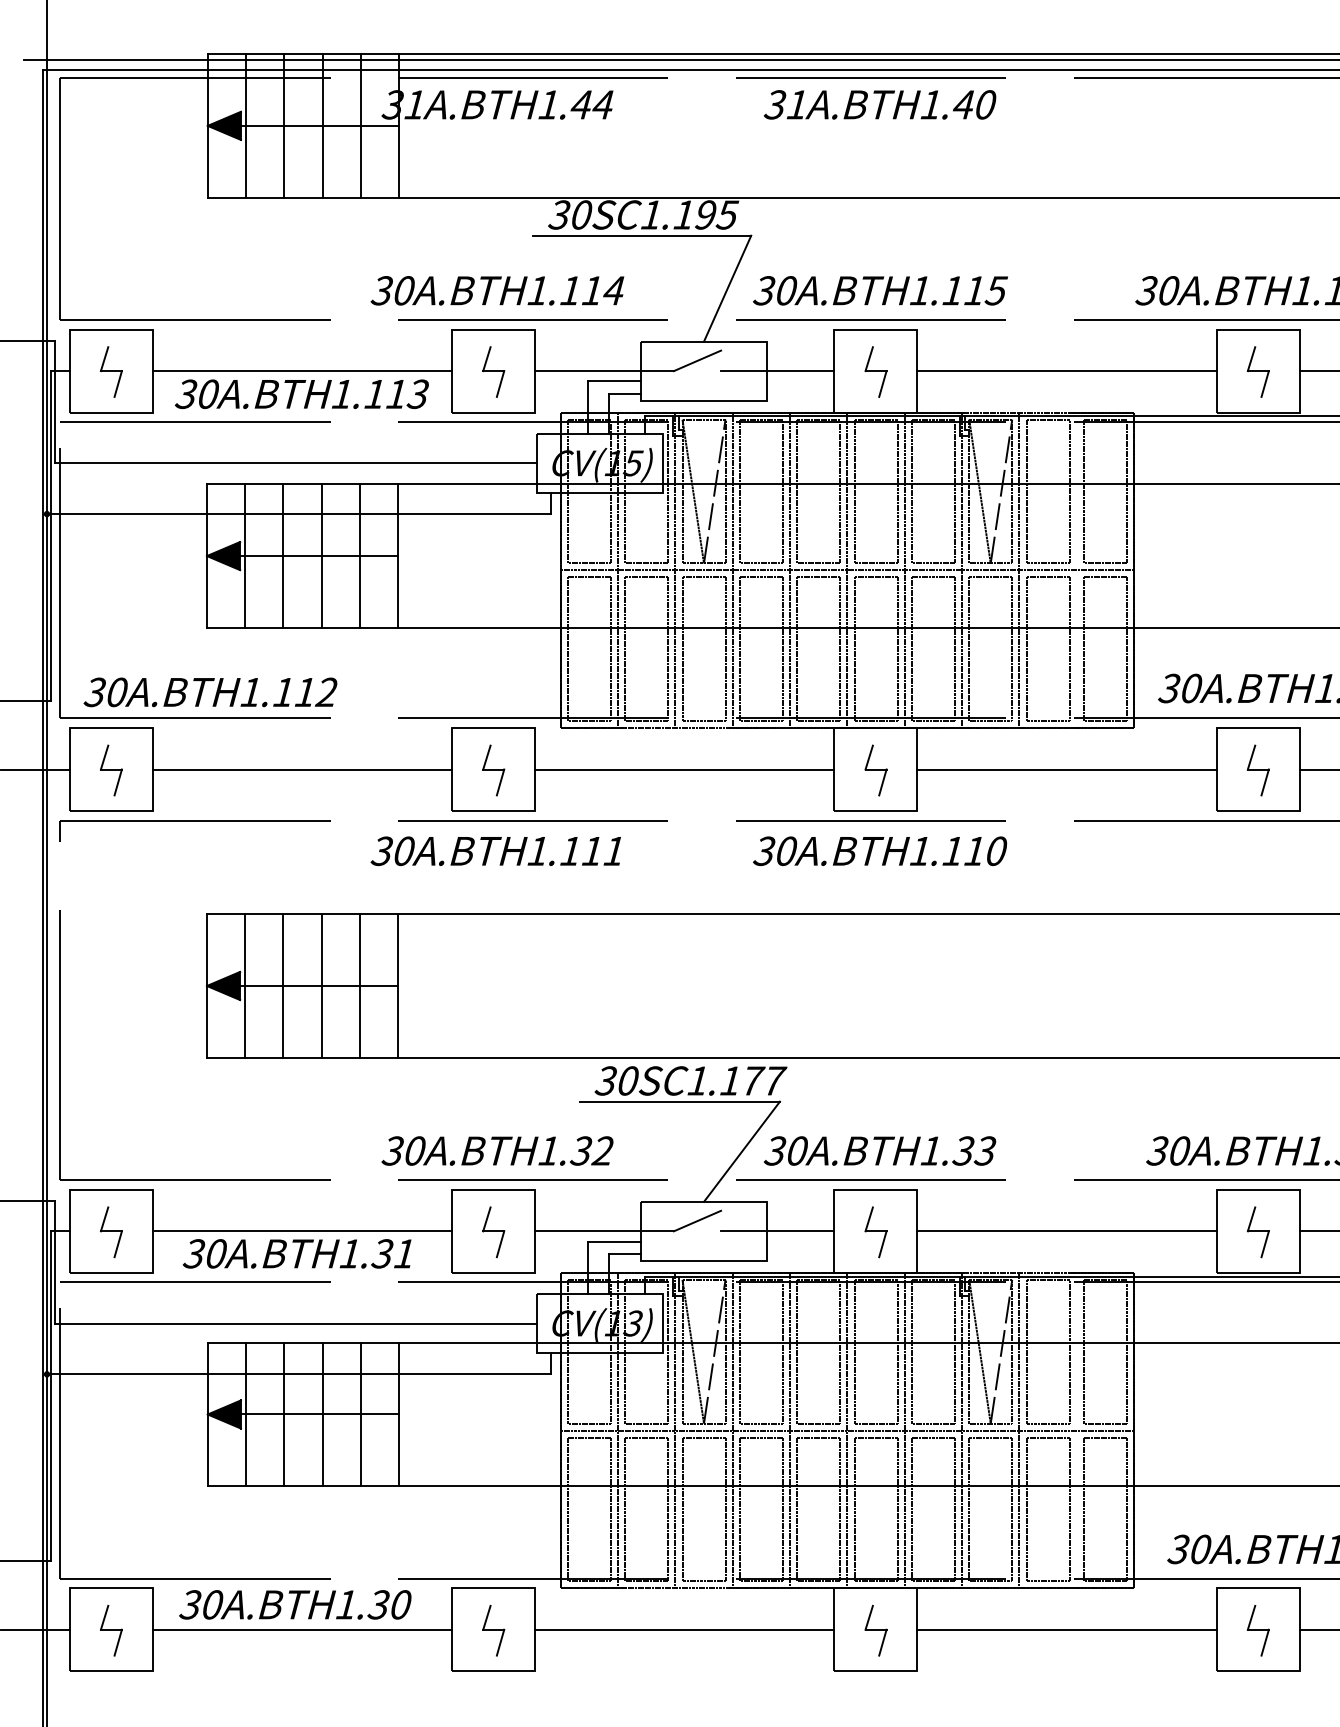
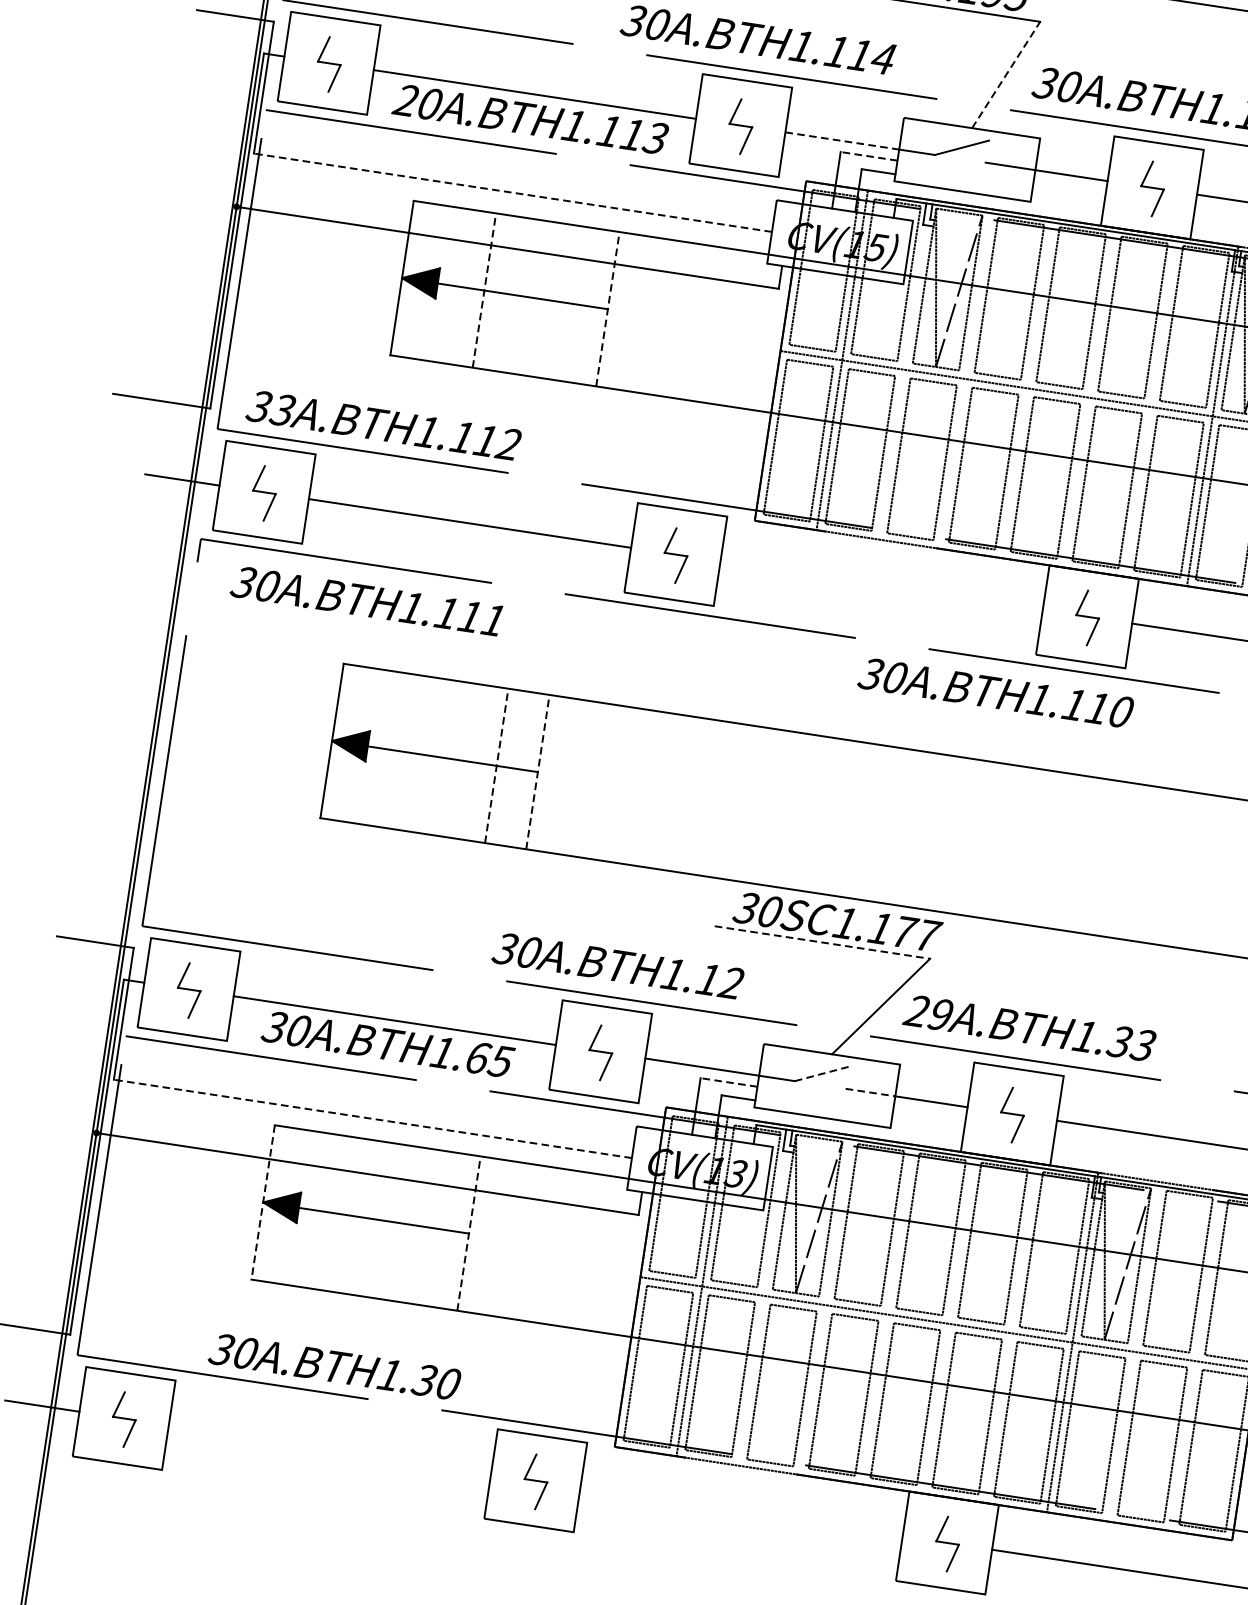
line: (727, 288) -> (1006, 74), solid -> dashed
line: (587, 371) -> (841, 141), solid -> dashed
line: (613, 381) -> (868, 156), solid -> dashed
text: (185, 394) -> (405, 100), 30 -> 20
line: (295, 463) -> (512, 192), solid -> dashed
line: (245, 555) -> (443, 283), removed
line: (321, 555) -> (525, 296), removed
line: (359, 555) -> (566, 302), removed
line: (283, 556) -> (484, 291), solid -> dashed
line: (398, 556) -> (608, 309), solid -> dashed
line: (675, 570) -> (904, 369), removed
line: (732, 570) -> (965, 379), removed
line: (790, 570) -> (1027, 388), removed
line: (847, 570) -> (1089, 397), removed
line: (904, 570) -> (1150, 407), removed
text: (116, 692) -> (282, 410), 30 -> 33
line: (684, 769) -> (881, 585), removed
text: (495, 850) -> (366, 600), moved
text: (880, 850) -> (996, 692), moved
line: (245, 985) -> (373, 746), removed
line: (283, 985) -> (414, 752), removed
line: (321, 985) -> (455, 759), removed
line: (359, 986) -> (496, 766), solid -> dashed
line: (398, 986) -> (538, 772), solid -> dashed
line: (680, 1101) -> (823, 942), solid -> dashed
text: (580, 1150) -> (707, 978), 1.32 -> 1.12
text: (785, 1150) -> (928, 1012), 30 -> 29
line: (697, 1221) -> (821, 1074), solid -> dashed
line: (744, 1231) -> (870, 1092), solid -> dashed
line: (613, 1241) -> (728, 1082), solid -> dashed
text: (393, 1253) -> (489, 1059), 1.31 -> 1.65
line: (295, 1323) -> (372, 1118), solid -> dashed
line: (207, 1414) -> (262, 1202), solid -> dashed
line: (246, 1414) -> (304, 1208), removed
line: (284, 1414) -> (345, 1214), removed
line: (322, 1414) -> (386, 1221), removed
line: (360, 1414) -> (427, 1227), removed
line: (398, 1414) -> (468, 1233), solid -> dashed
line: (675, 1430) -> (764, 1295), removed
line: (732, 1430) -> (825, 1305), removed
line: (790, 1430) -> (887, 1314), removed
line: (847, 1430) -> (949, 1323), removed
line: (904, 1430) -> (1010, 1333), removed
line: (1019, 1430) -> (1134, 1351), removed
text: (295, 1604) -> (334, 1366), moved
line: (302, 1629) -> (330, 1449), removed
line: (684, 1629) -> (741, 1511), removed

